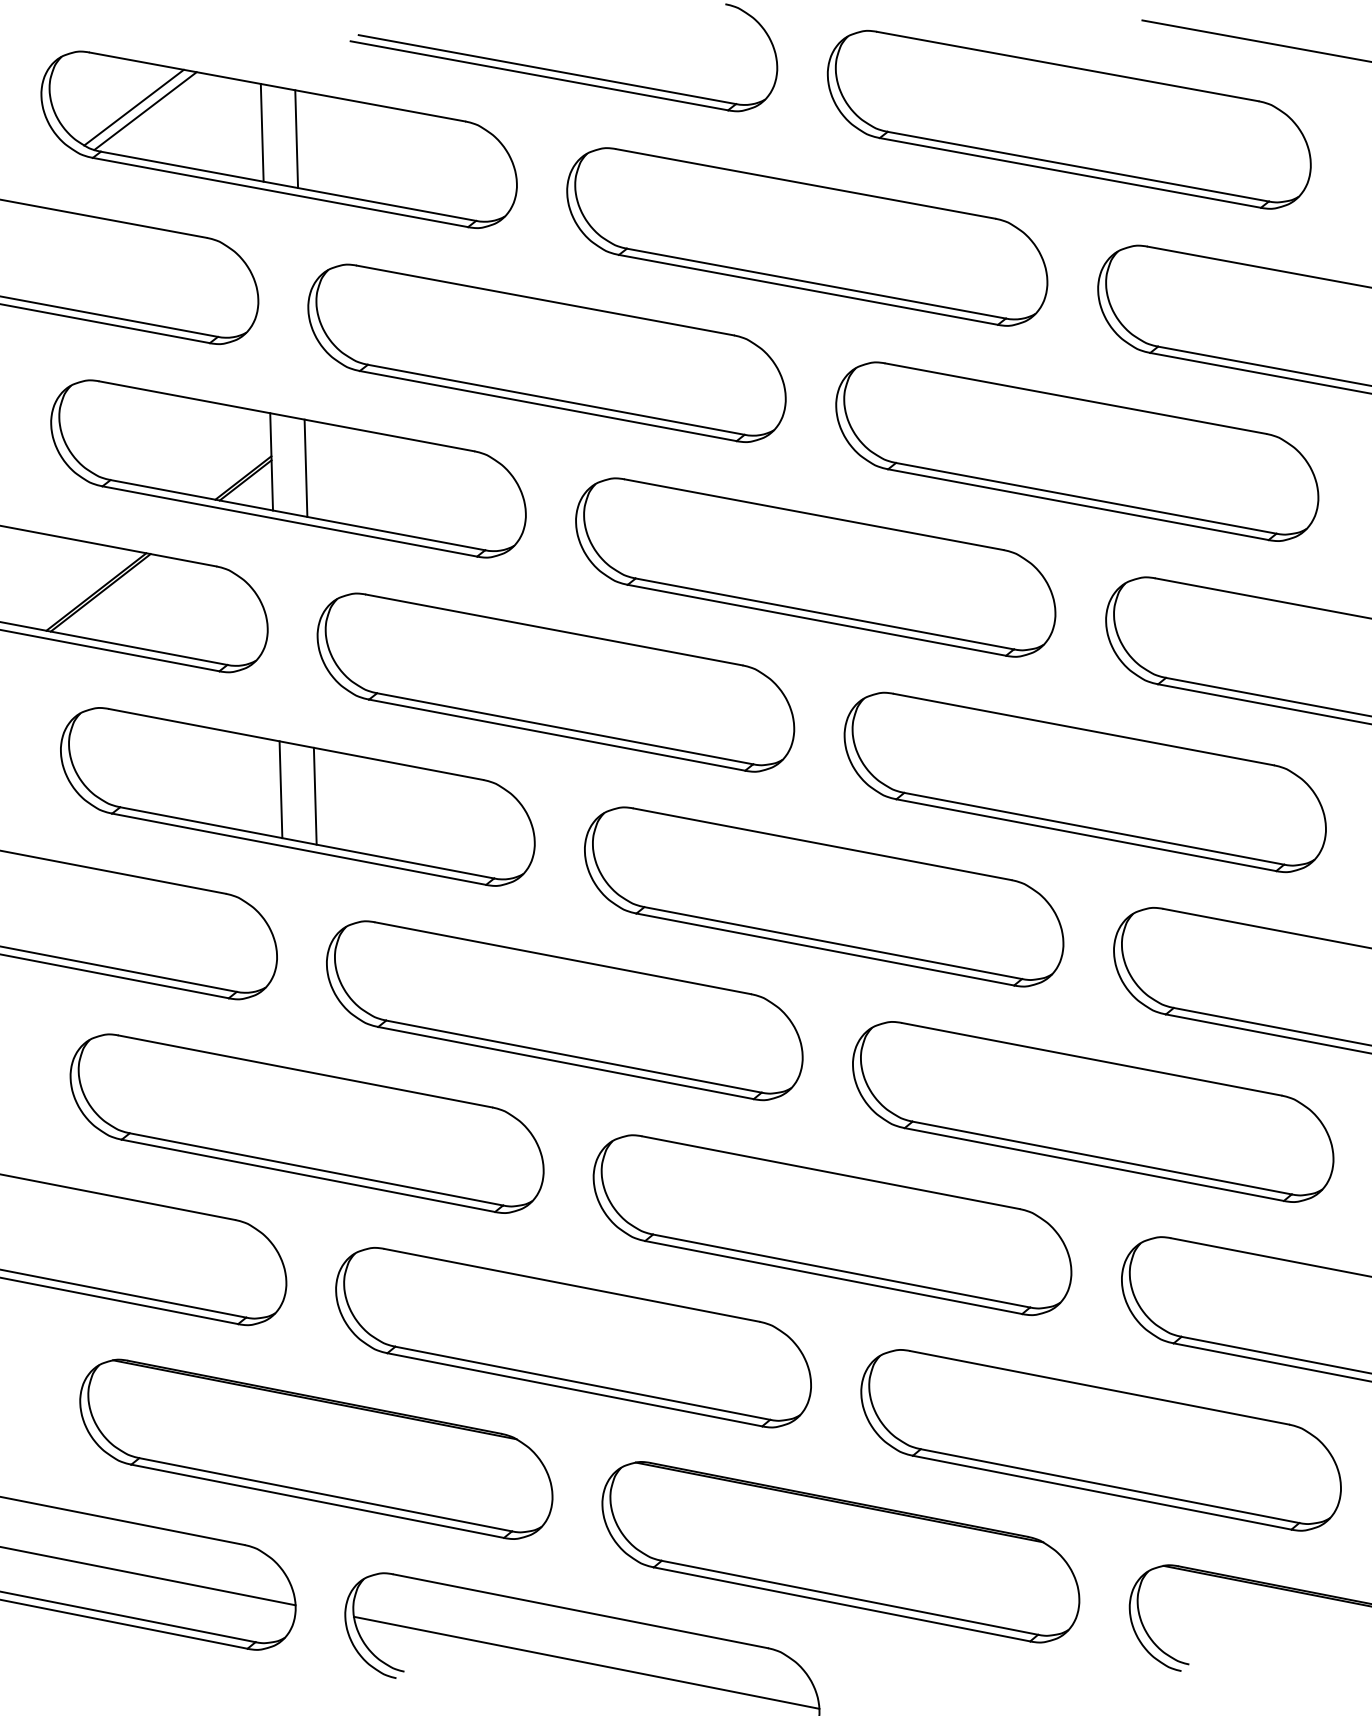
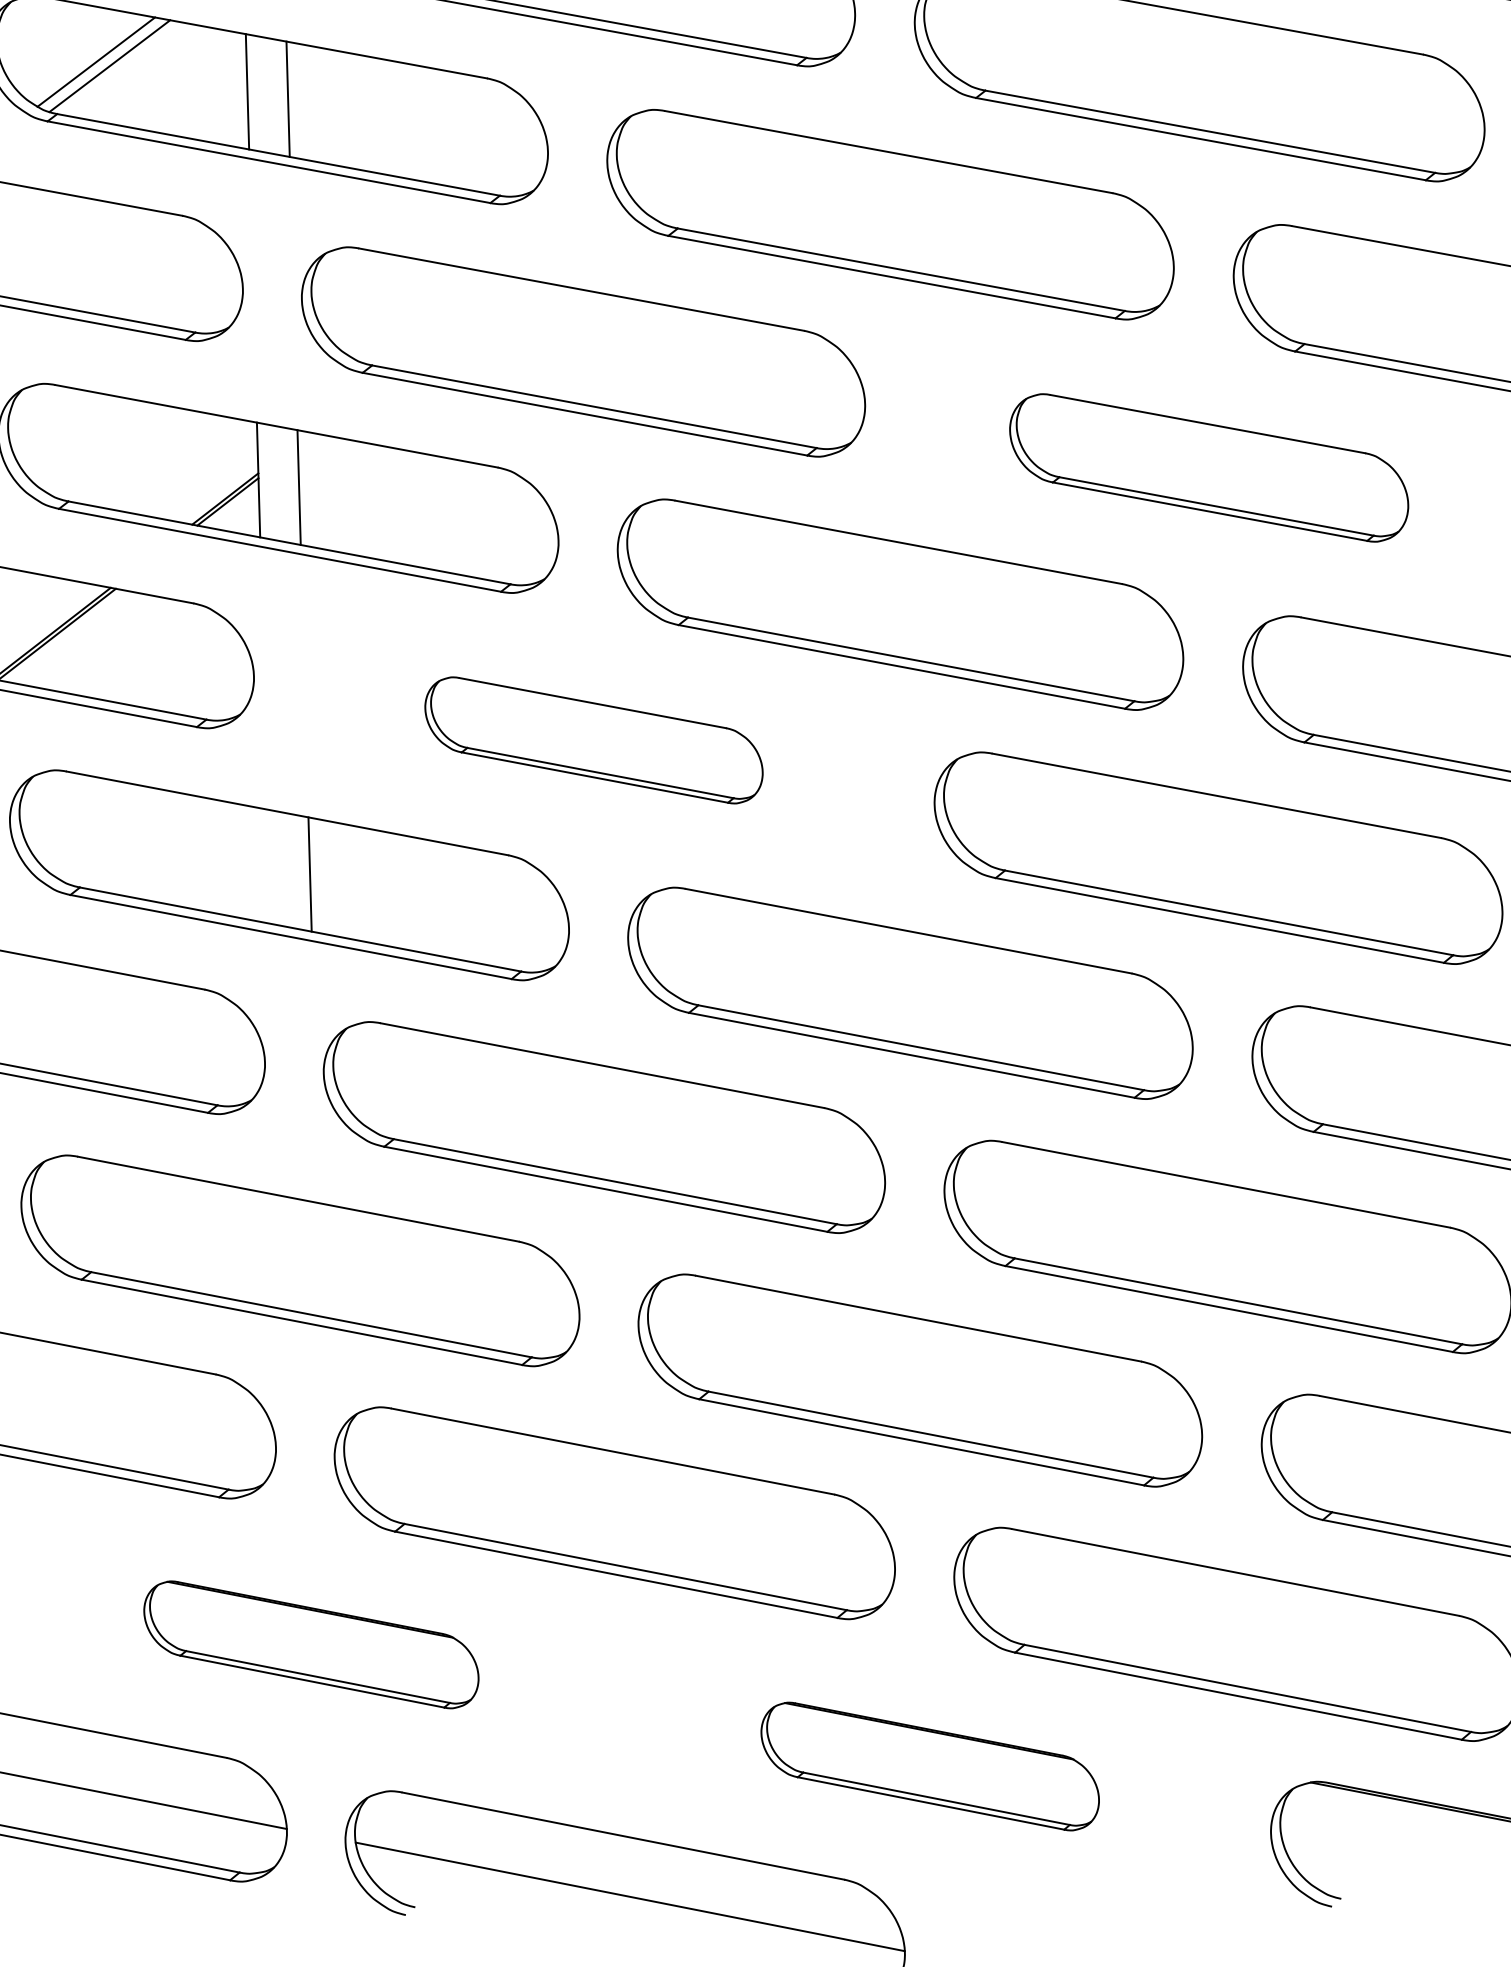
part: (1077, 451) -> (1209, 467), size x0.7
part: (555, 682) -> (593, 740), size x0.6
line: (280, 789) -> (269, 866), removed
part: (316, 1448) -> (311, 1644), size x0.6
part: (840, 1552) -> (929, 1766), size x0.6

